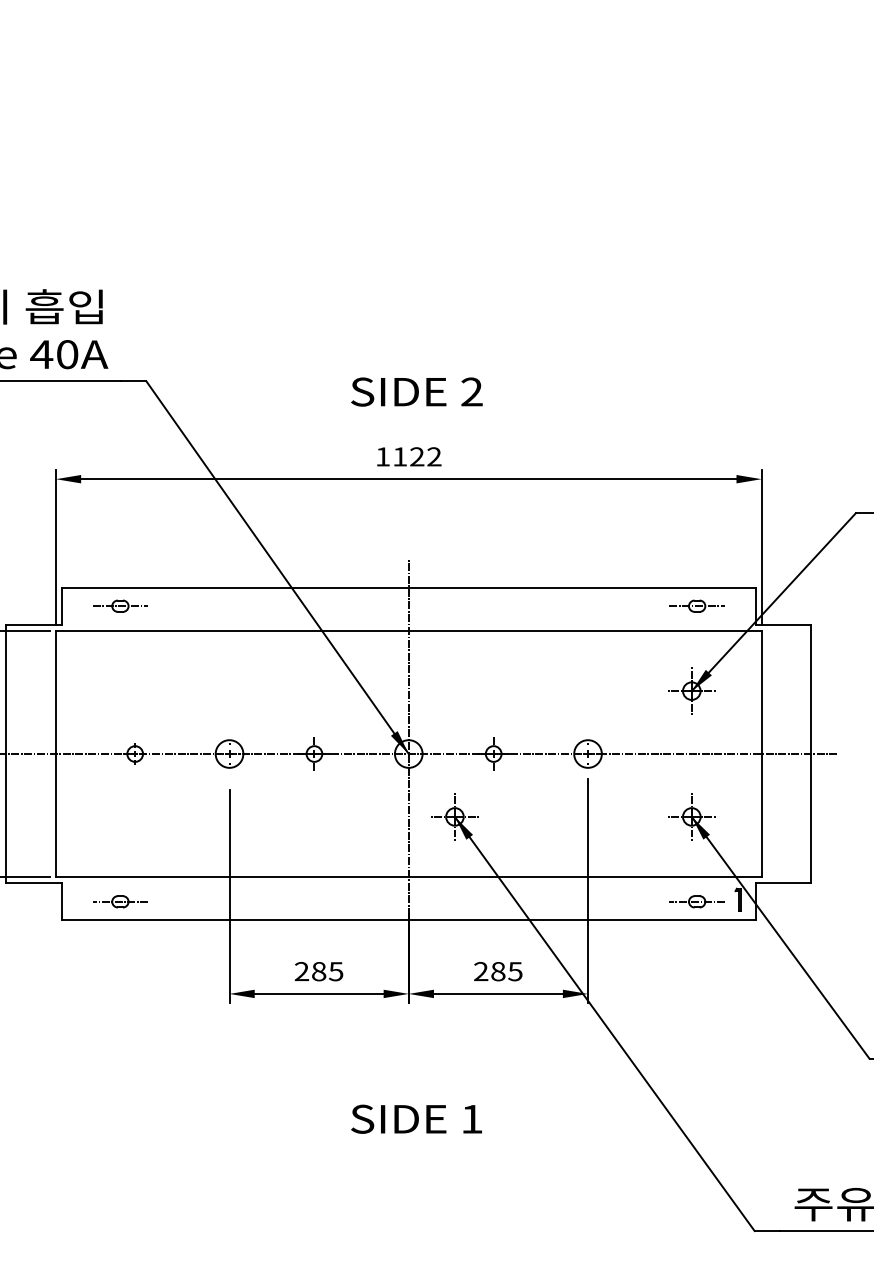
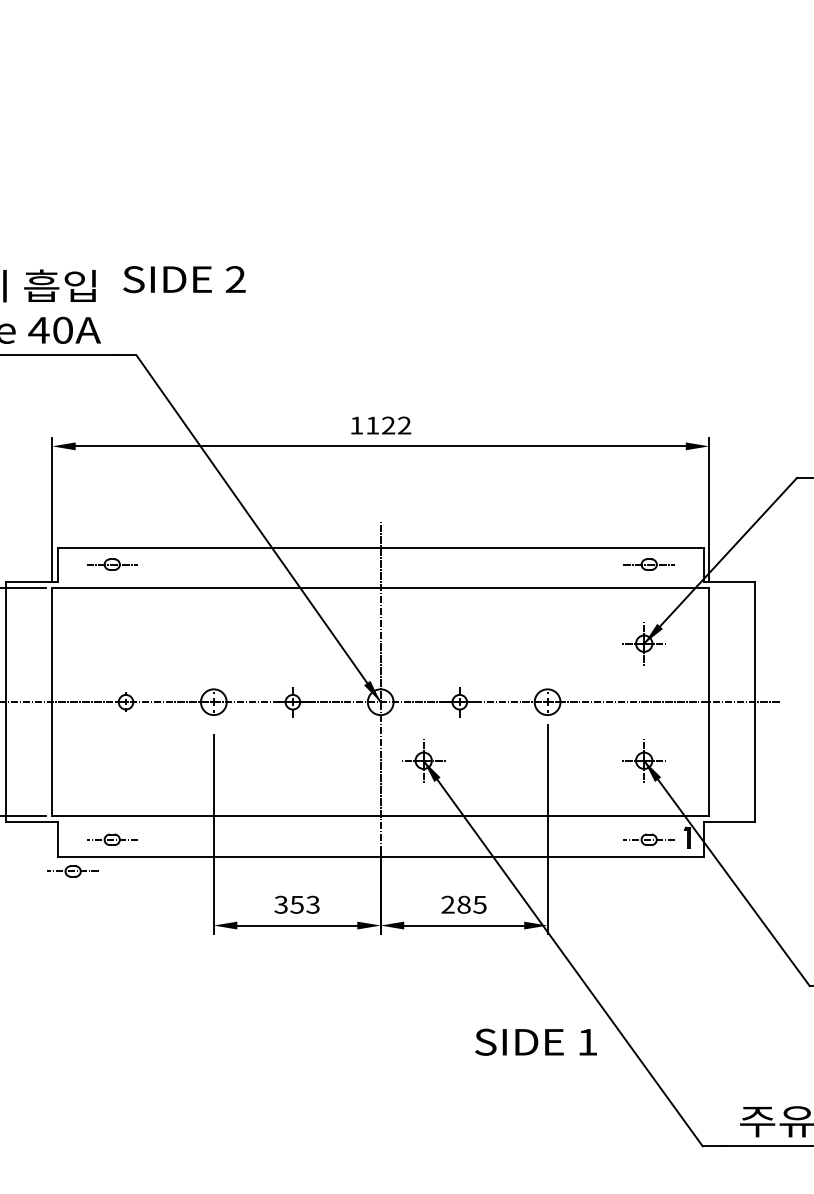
text: (416, 391) -> (184, 279), moved
part: (78, 935) -> (73, 871), added
text: (318, 971) -> (296, 904), 285 -> 353
text: (416, 1118) -> (535, 1041), moved

